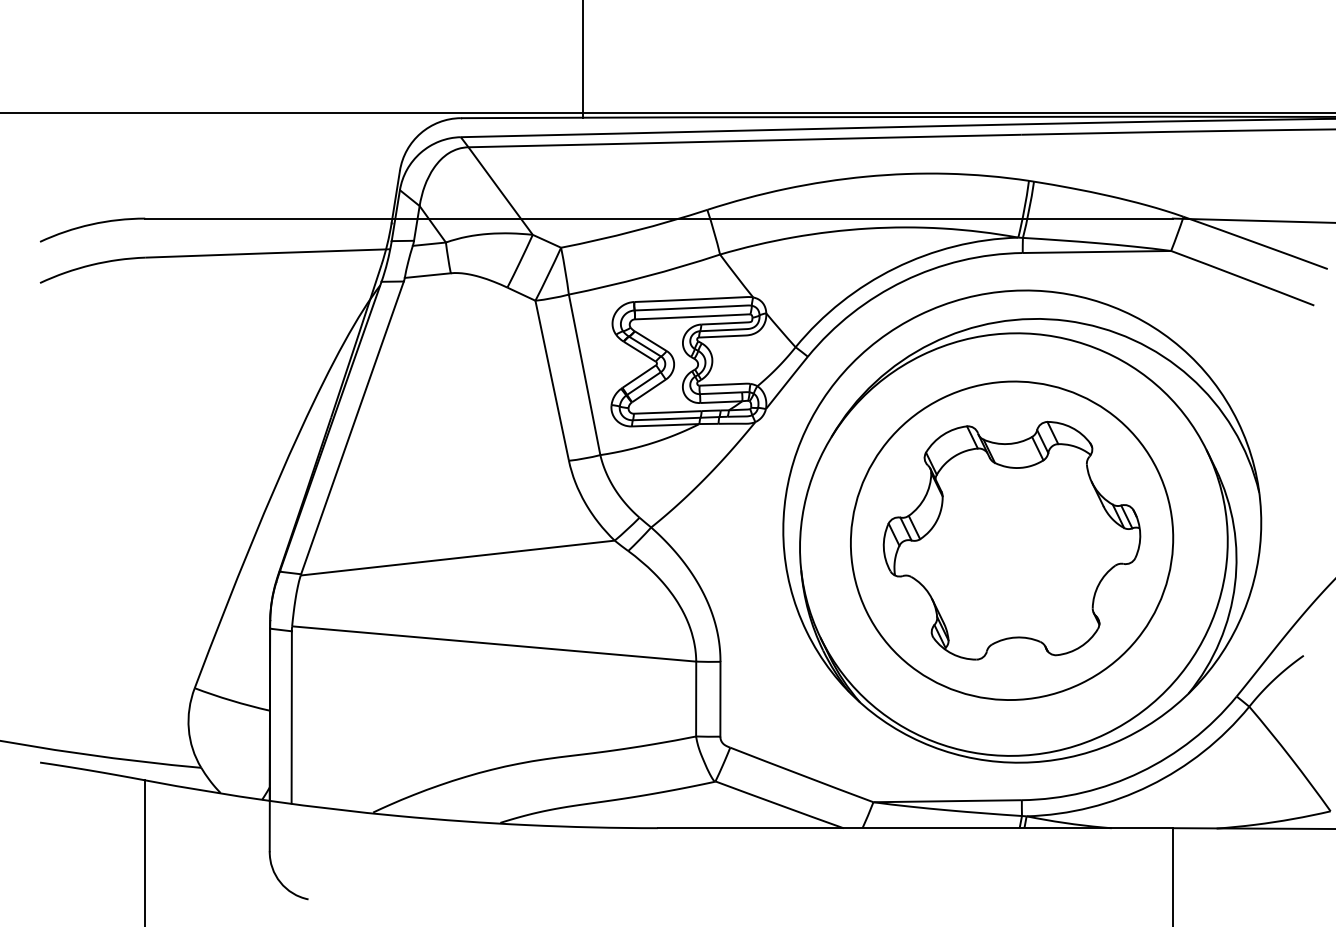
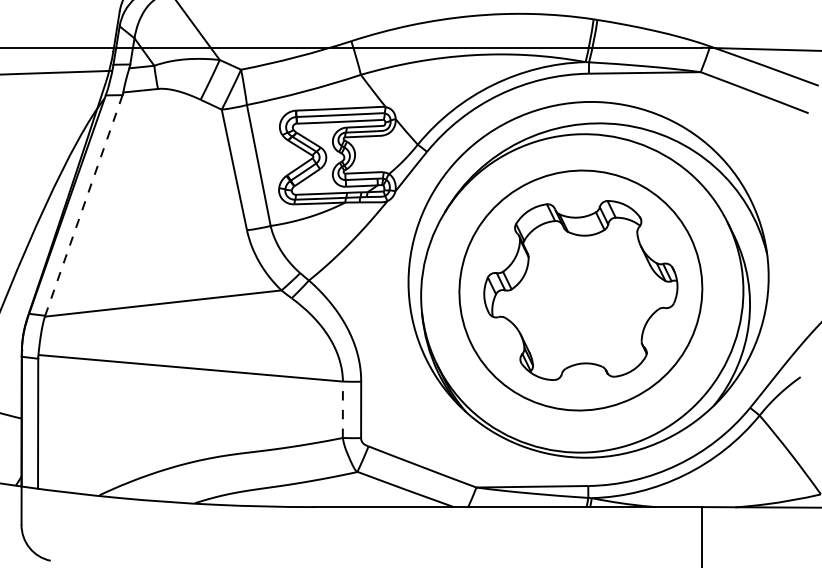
line: (352, 428) -> (83, 205), solid -> dashed
line: (696, 698) -> (343, 409), solid -> dashed

